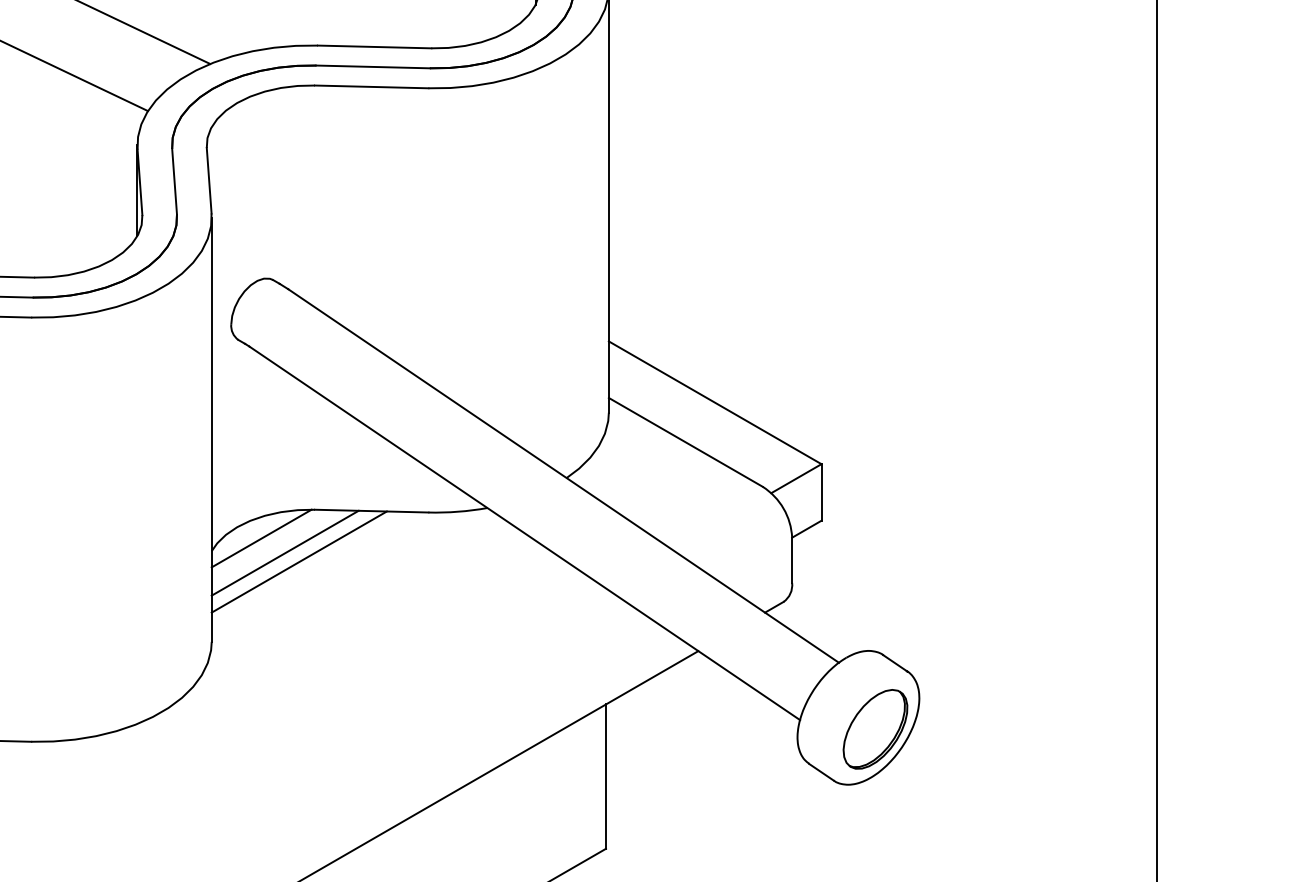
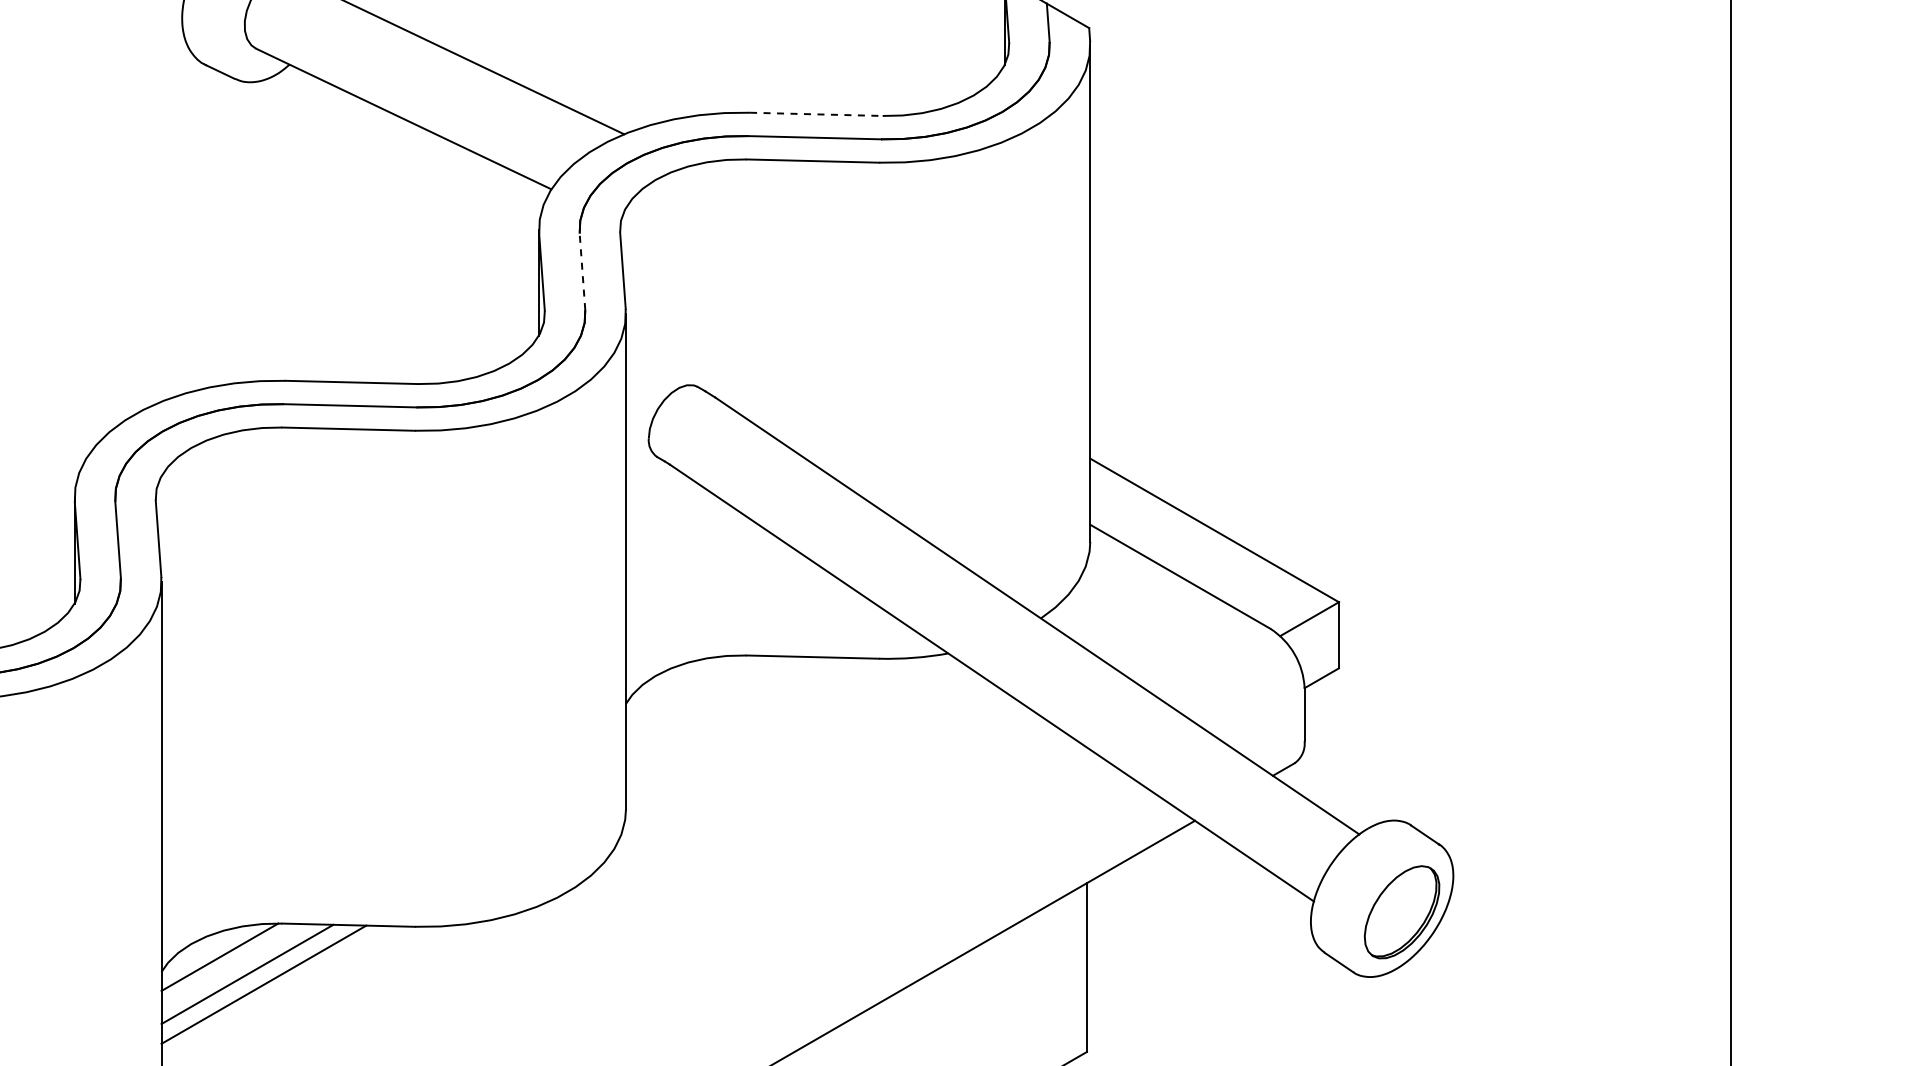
line: (374, 47) -> (816, 114), solid -> dashed
line: (174, 181) -> (582, 271), solid -> dashed
line: (260, 537) -> (683, 688), removed
line: (284, 552) -> (711, 705), removed
line: (298, 561) -> (727, 716), removed

